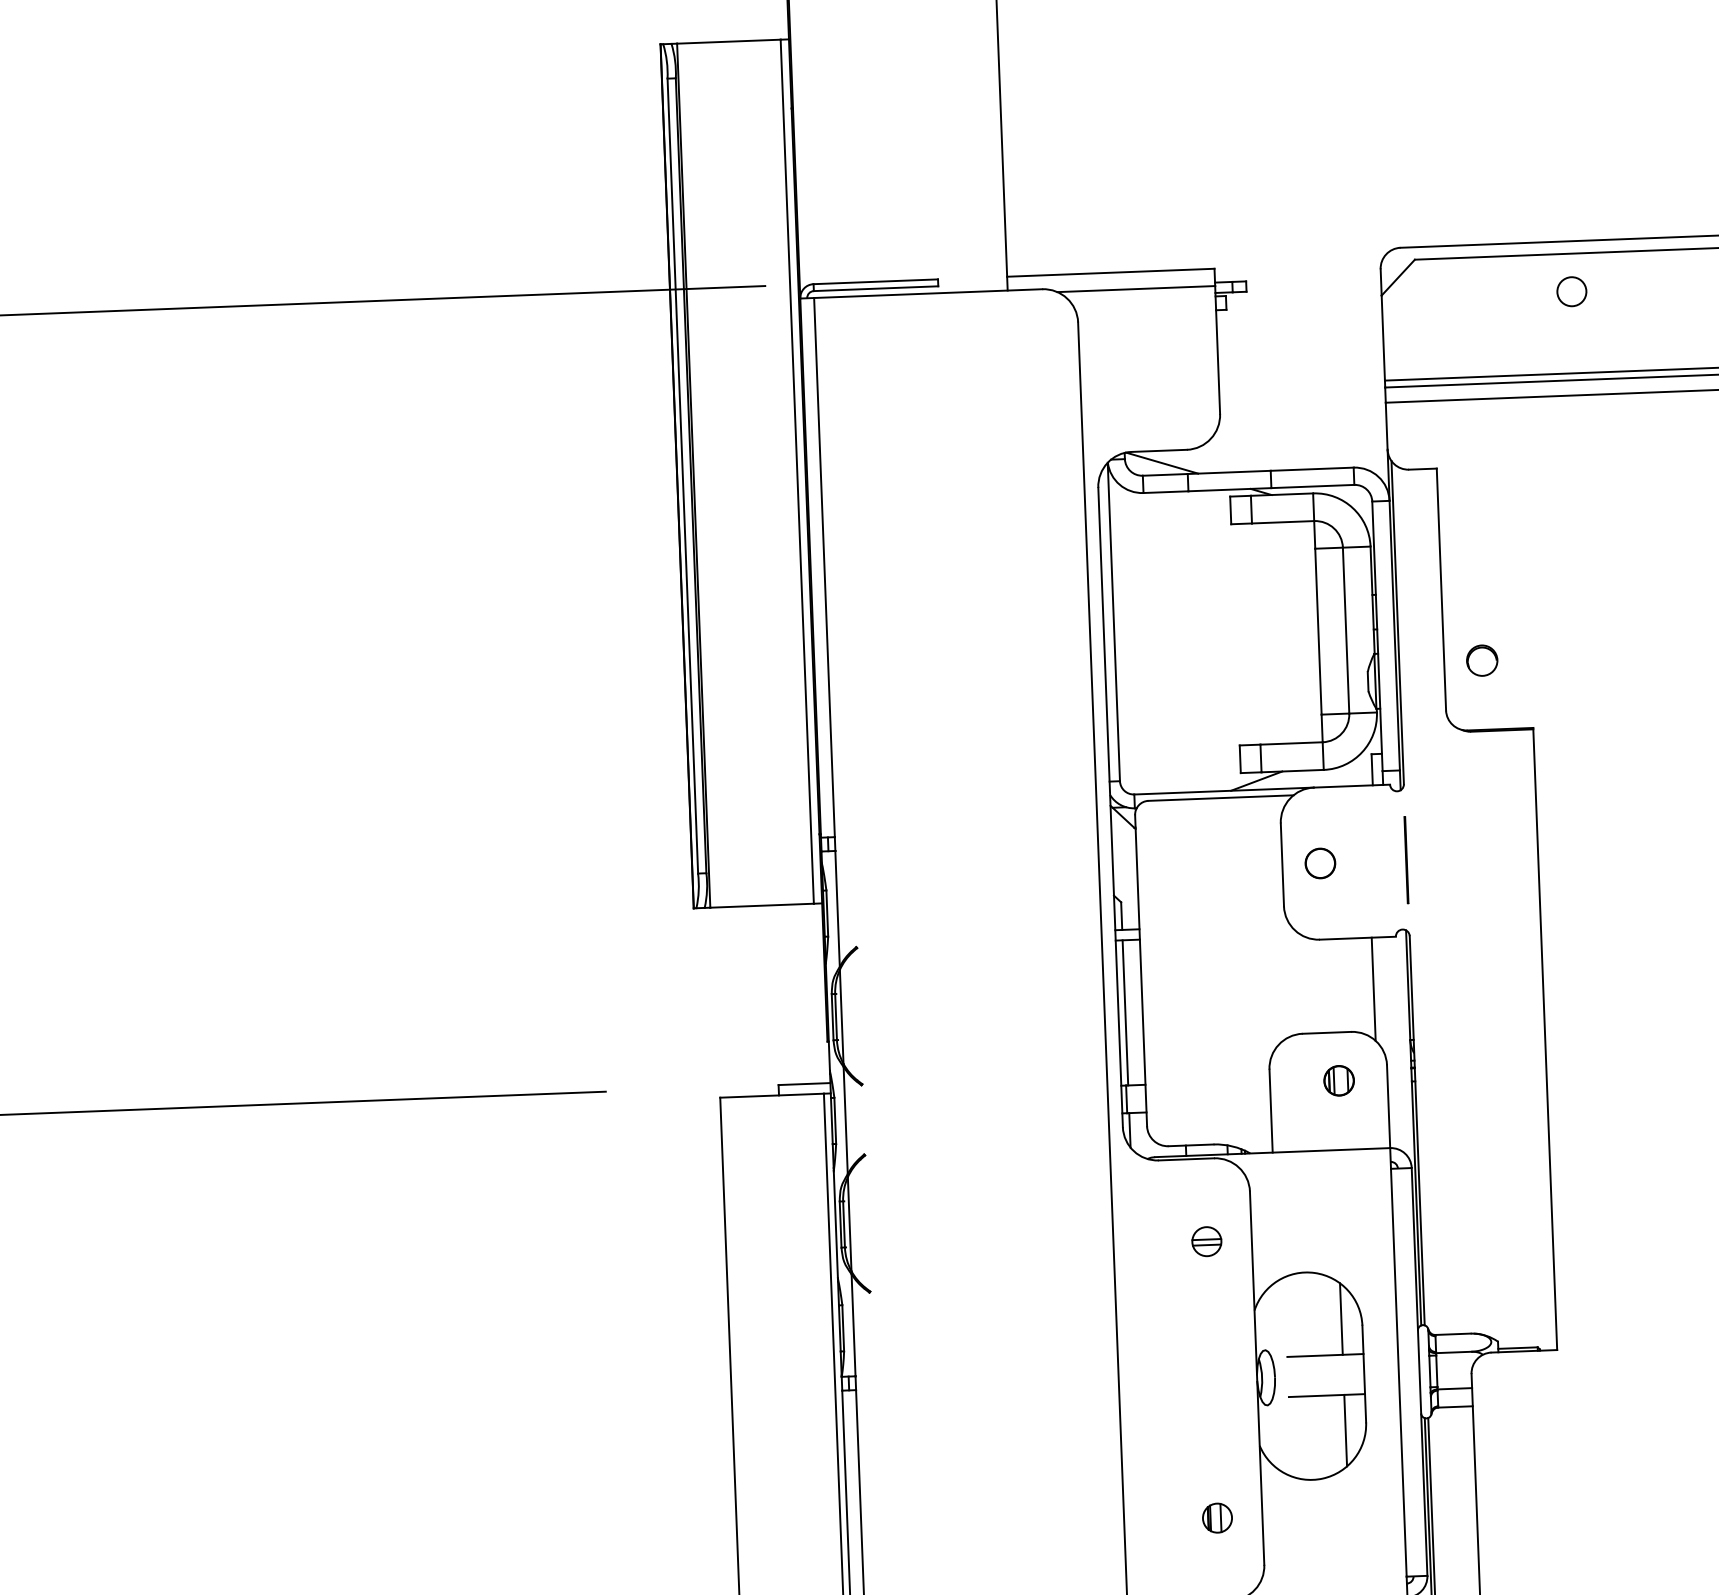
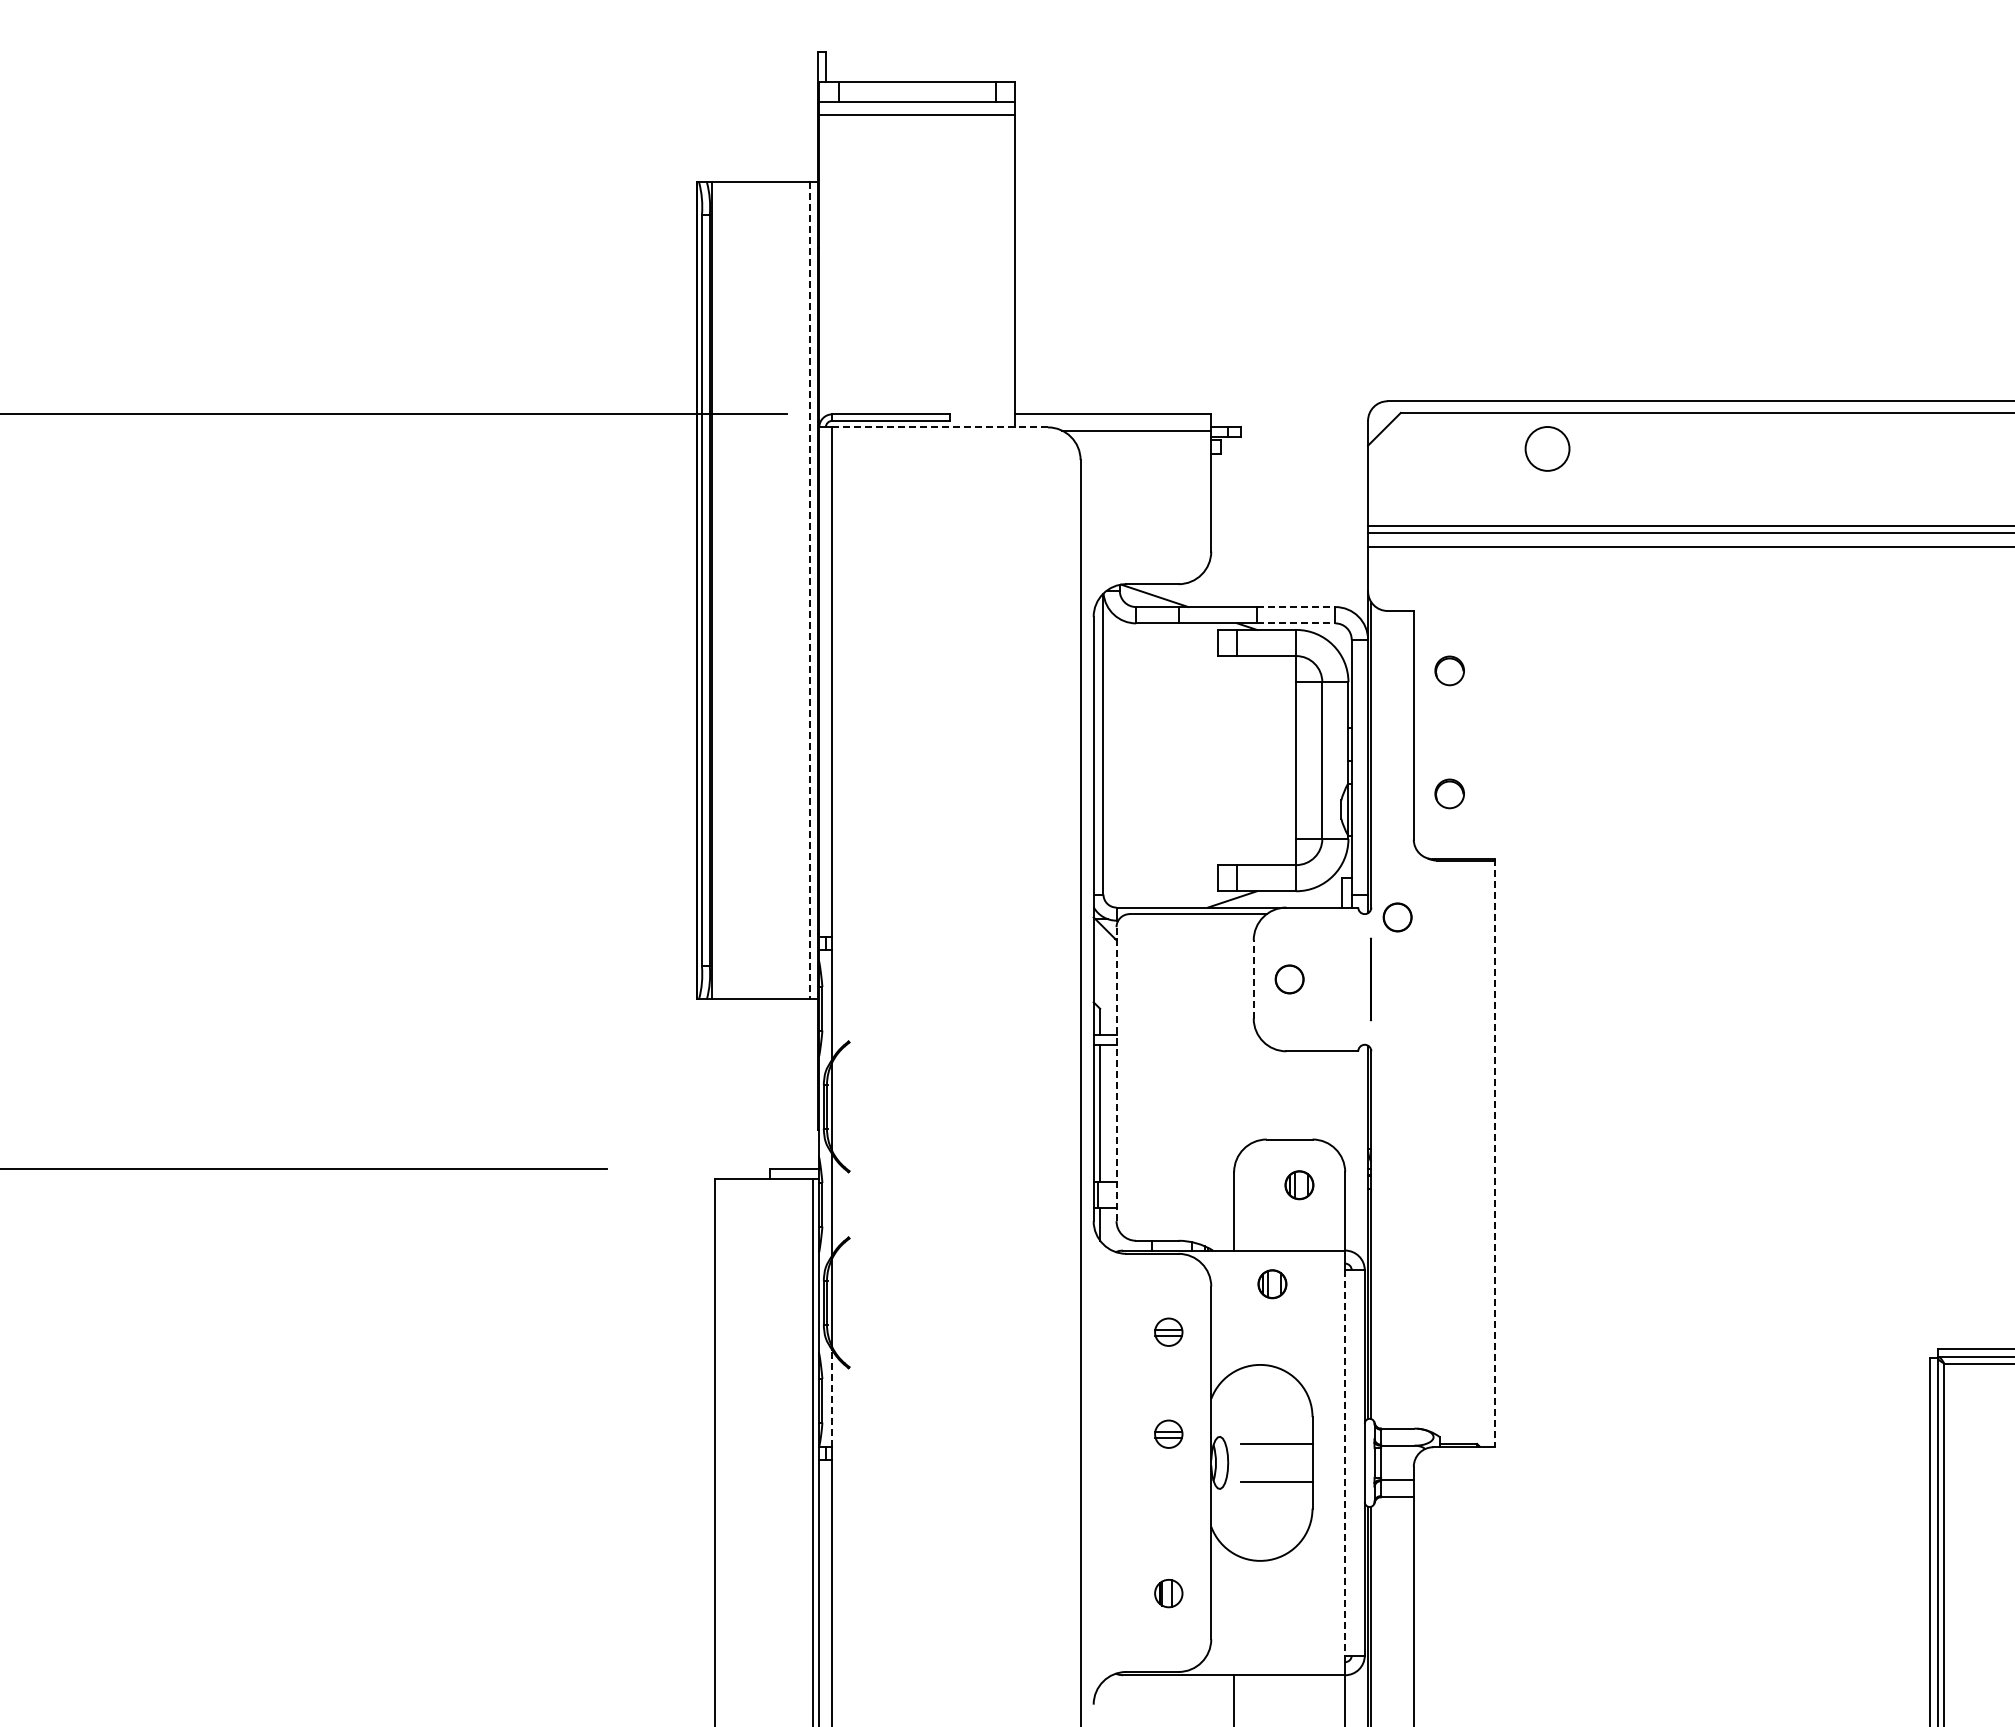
circle: (1571, 291) -> (1547, 448), size x1.6
line: (928, 293) -> (940, 427), solid -> dashed
line: (1312, 469) -> (1296, 607), solid -> dashed
line: (797, 472) -> (810, 591), solid -> dashed
line: (1313, 486) -> (1296, 623), solid -> dashed
part: (1476, 530) -> (1449, 670), added
circle: (1431, 793) -> (1397, 917), added
line: (1282, 863) -> (1253, 978), solid -> dashed
line: (1141, 971) -> (1116, 1074), solid -> dashed
line: (1373, 988) -> (1335, 1099), removed
line: (1545, 1039) -> (1495, 1153), solid -> dashed
part: (1314, 1186) -> (1272, 1284), added
line: (1340, 1318) -> (1292, 1409), removed
line: (853, 1324) -> (832, 1397), solid -> dashed
part: (1210, 1348) -> (1168, 1433), added
line: (1399, 1372) -> (1345, 1462), solid -> dashed
line: (1345, 1430) -> (1292, 1515), removed

